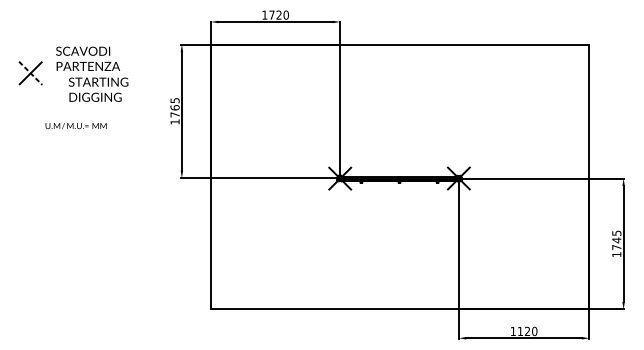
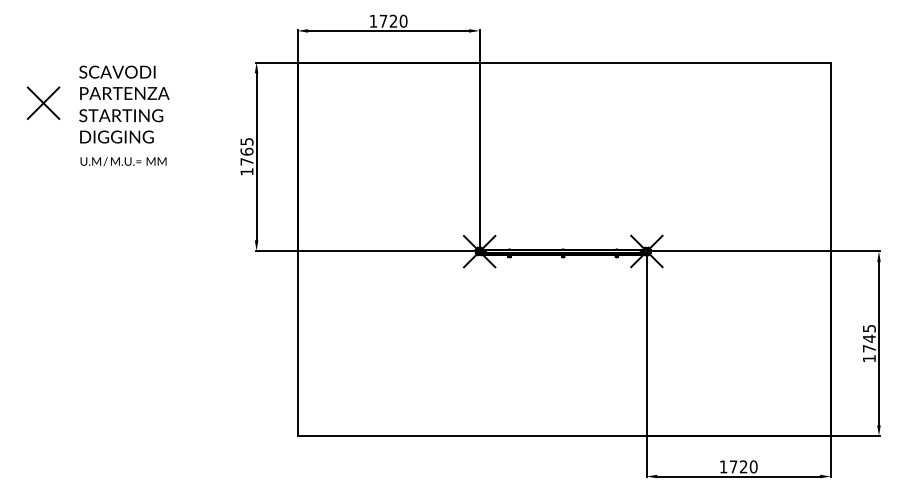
line: (30, 73) -> (43, 103), dashed -> solid
text: (98, 89) -> (121, 126), moved
text: (76, 126) -> (123, 161), moved
text: (520, 331) -> (733, 466), 1120 -> 1720

